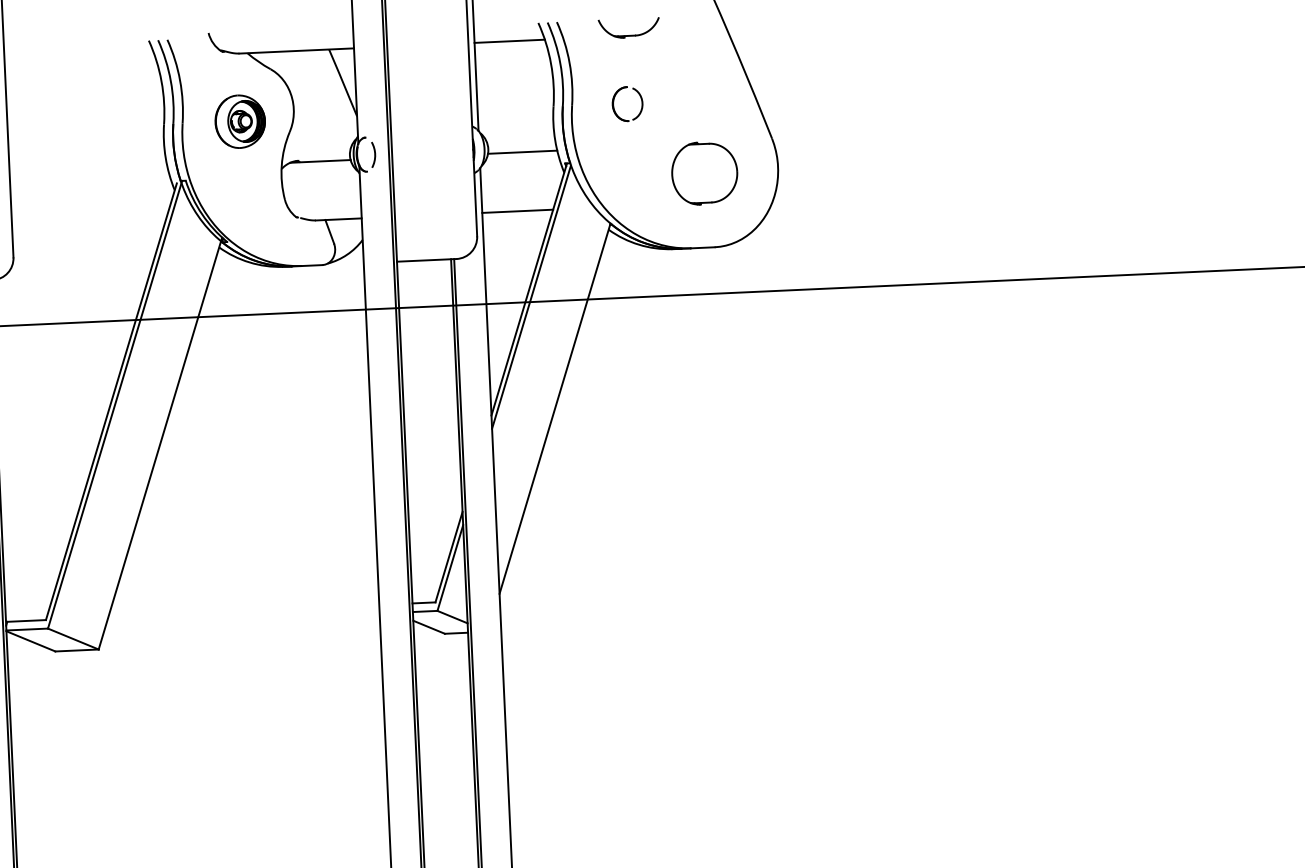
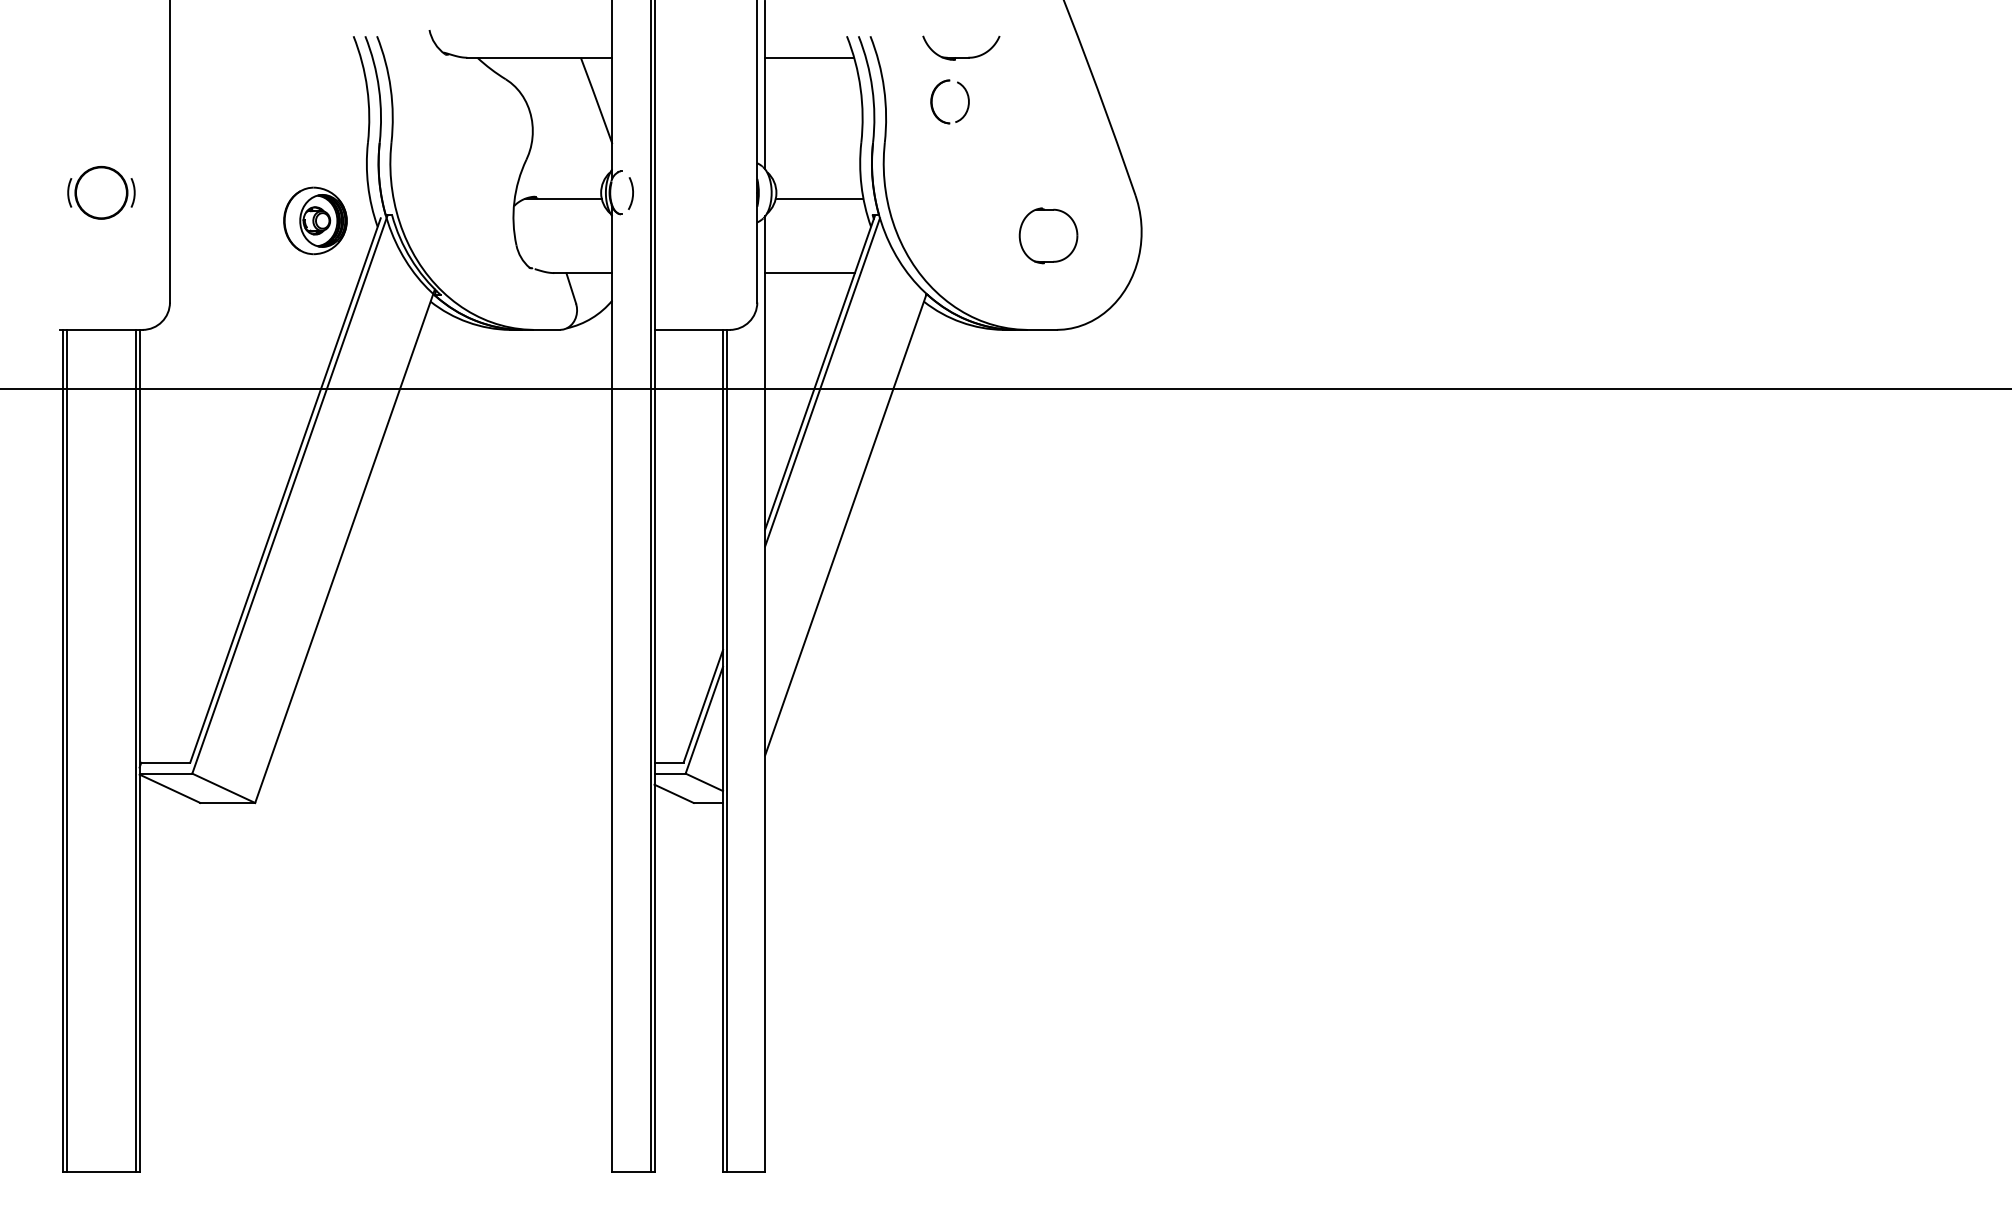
part: (614, 100) -> (933, 96), moved
part: (240, 121) -> (315, 220), moved
part: (704, 173) -> (1048, 235), size x0.7

